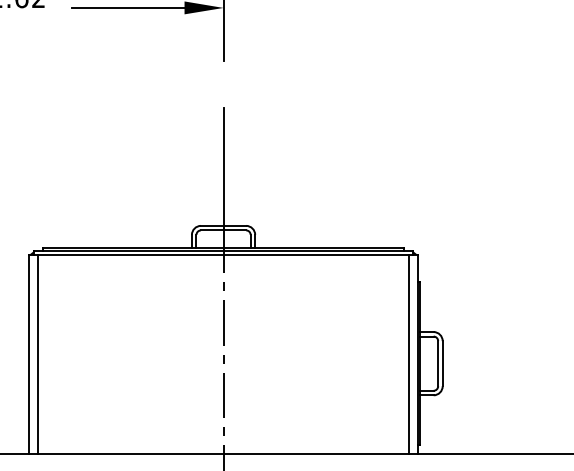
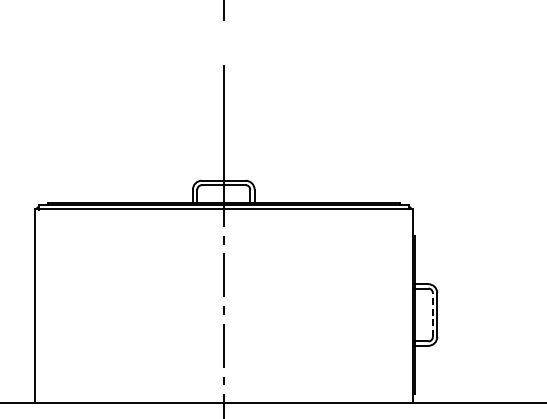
line: (38, 354) -> (43, 306), removed
line: (408, 354) -> (403, 306), removed
line: (438, 363) -> (433, 314), solid -> dashed

